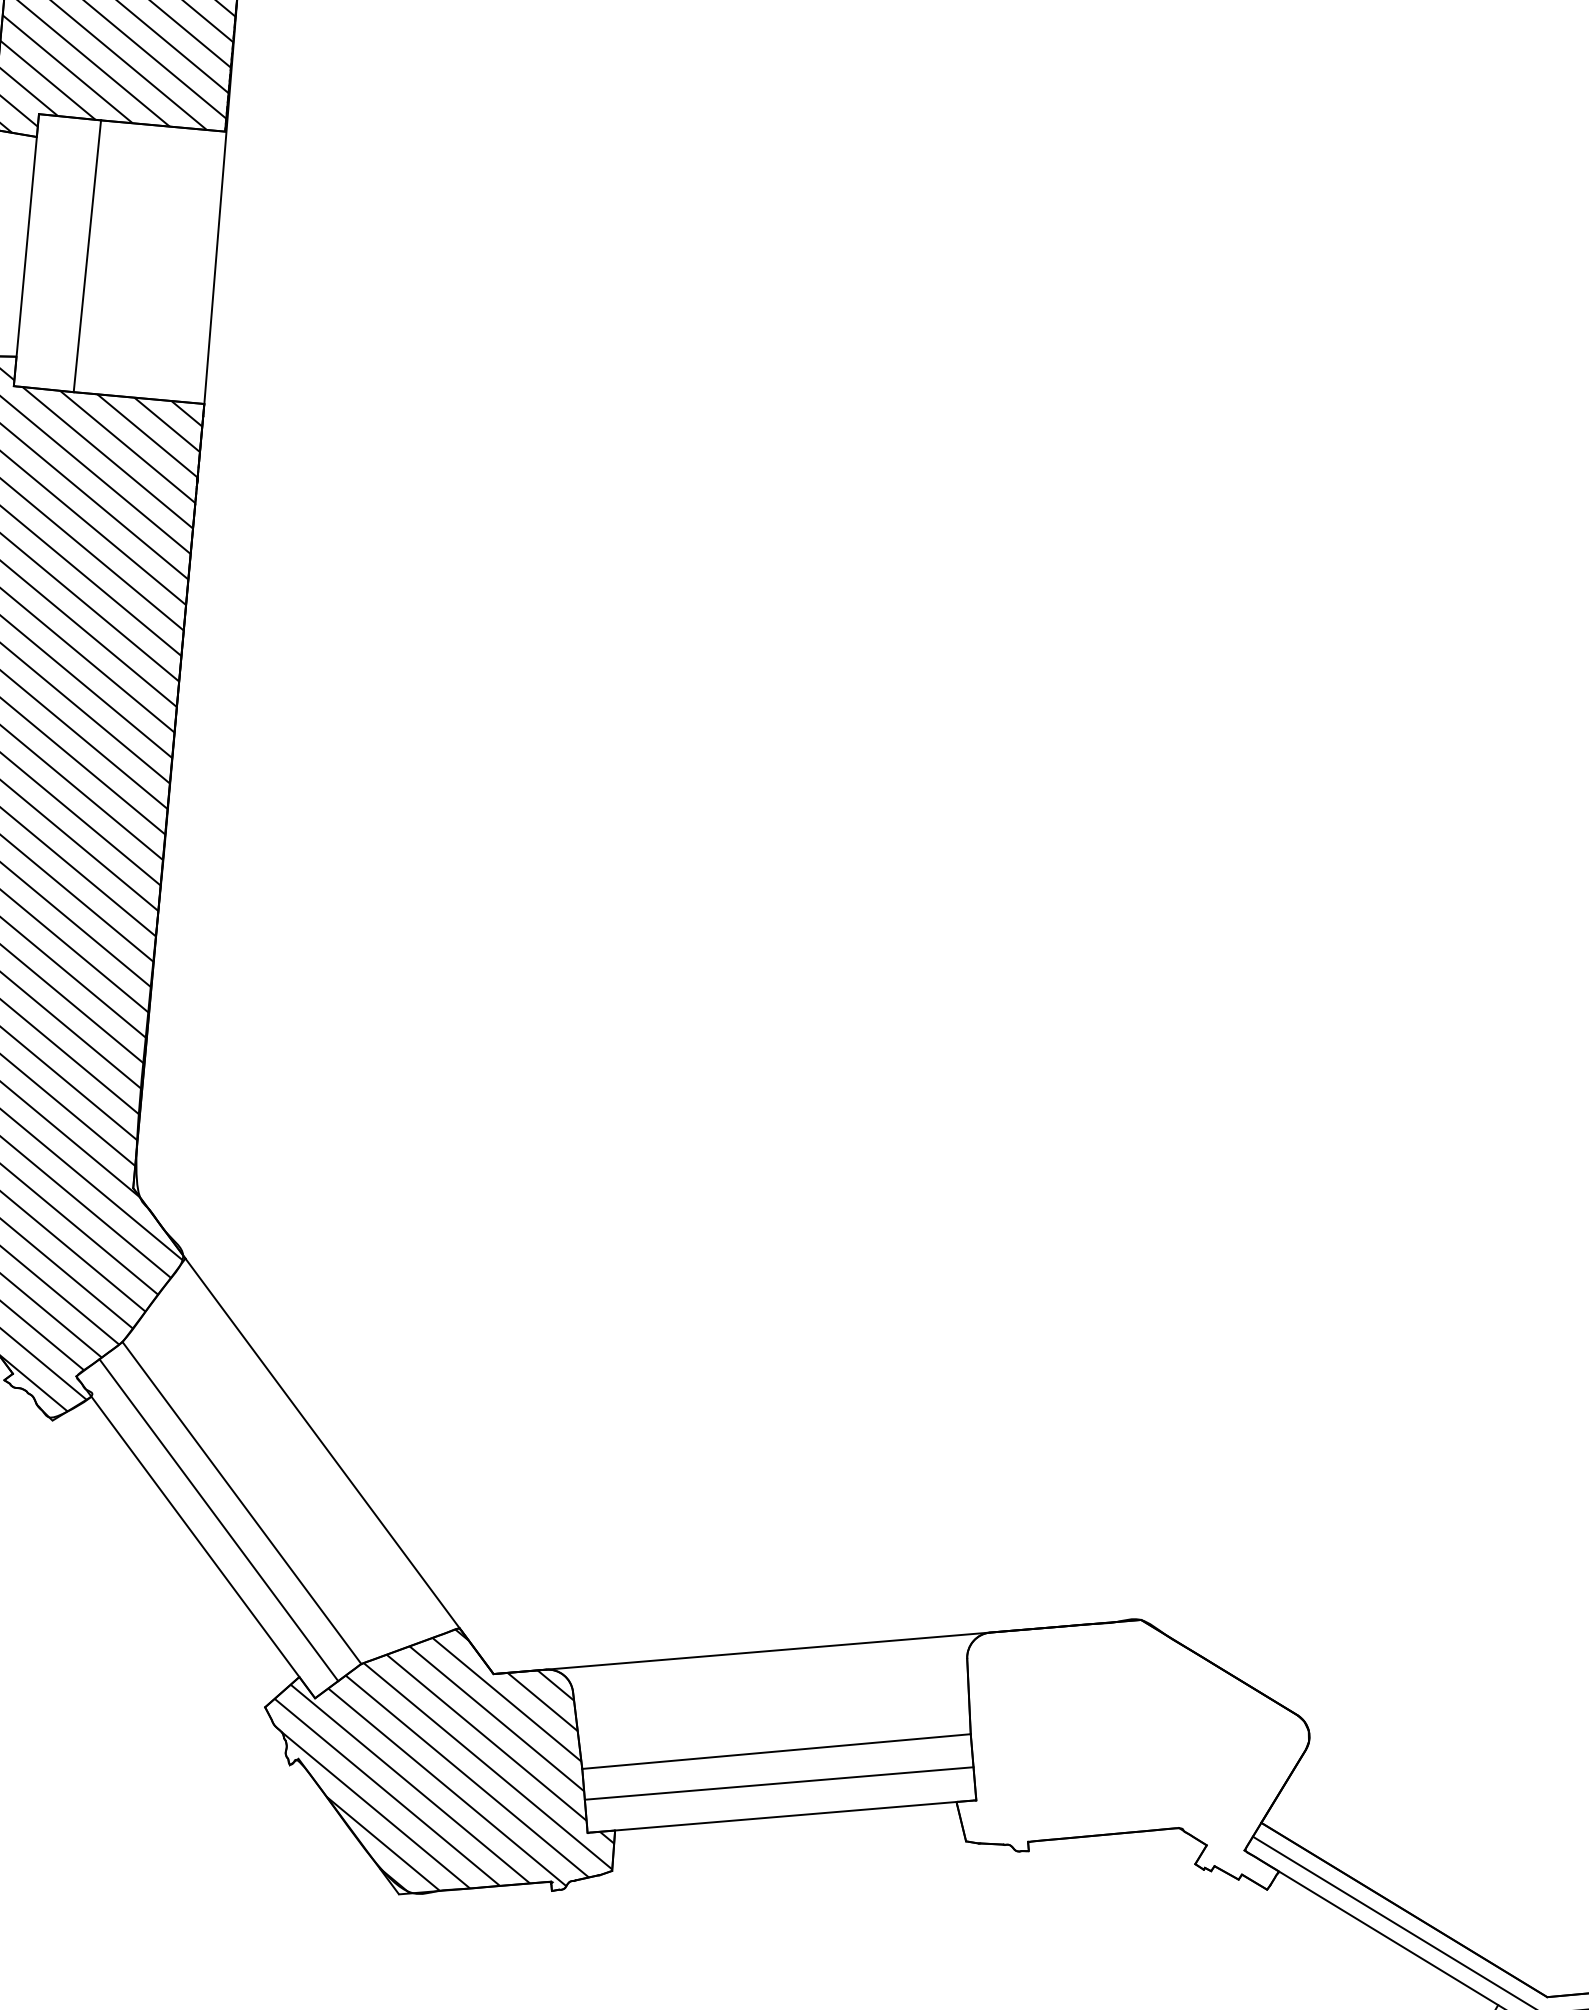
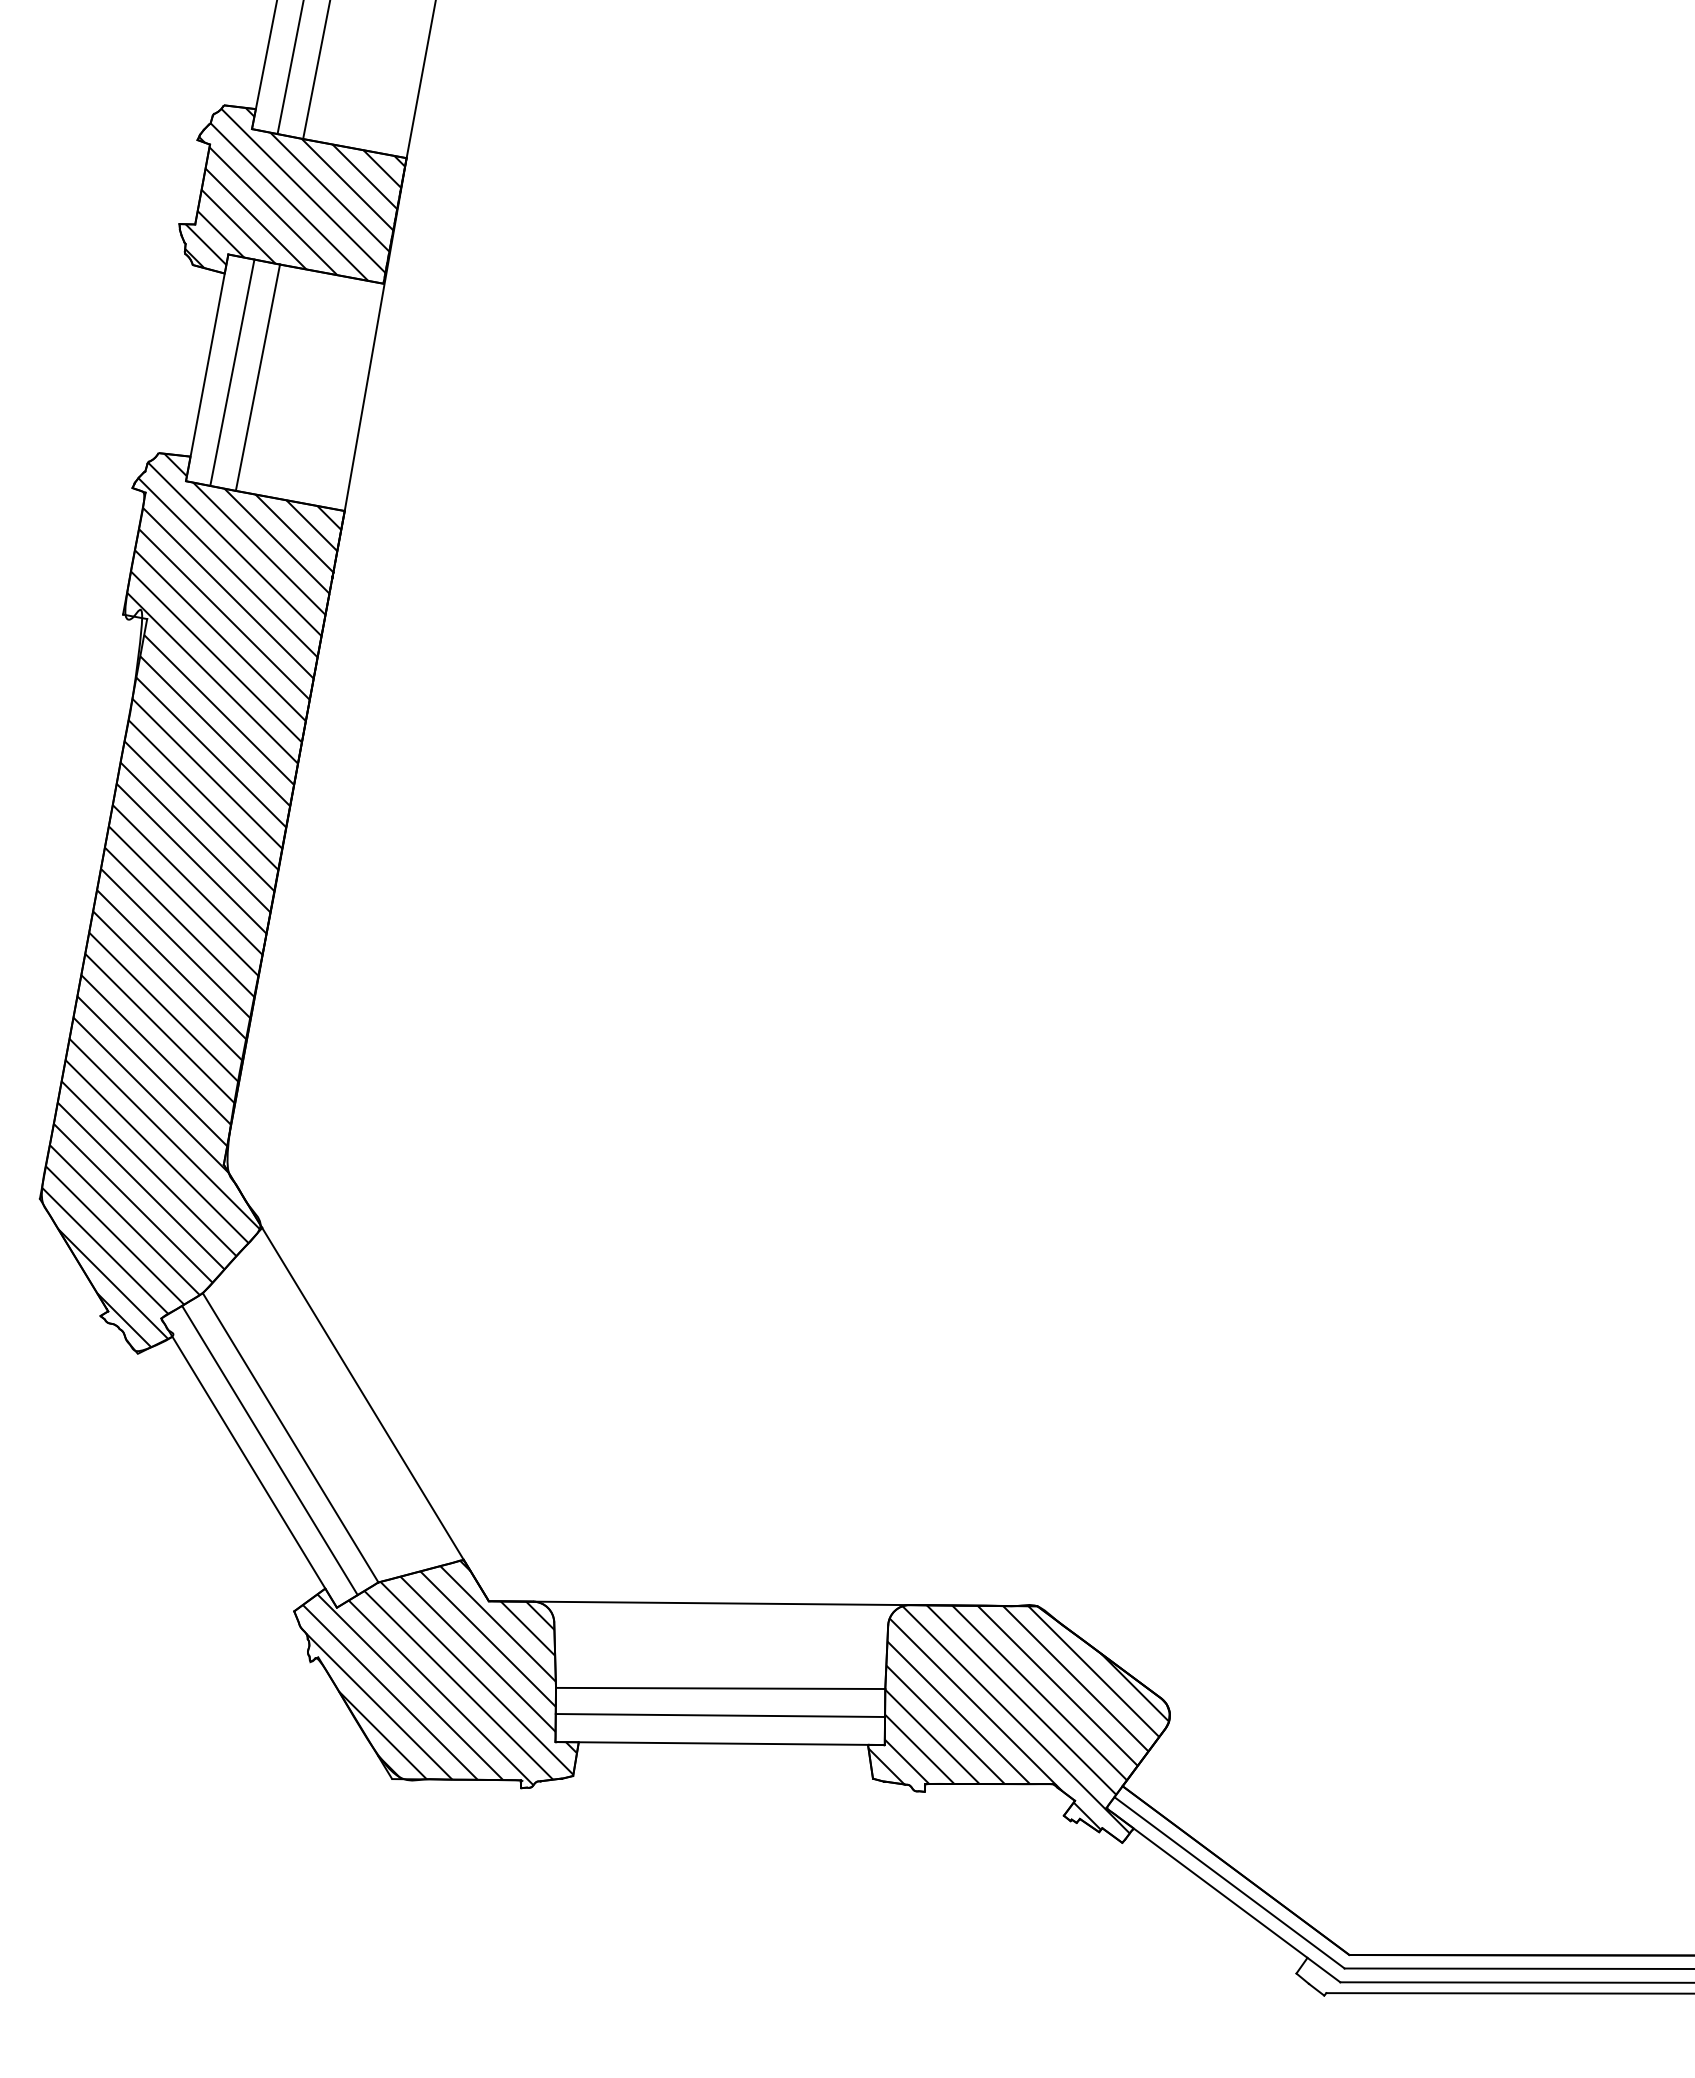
line: (56, 252) -> (232, 372), added
hatch: (1131, 1755) -> (1018, 1719), added

